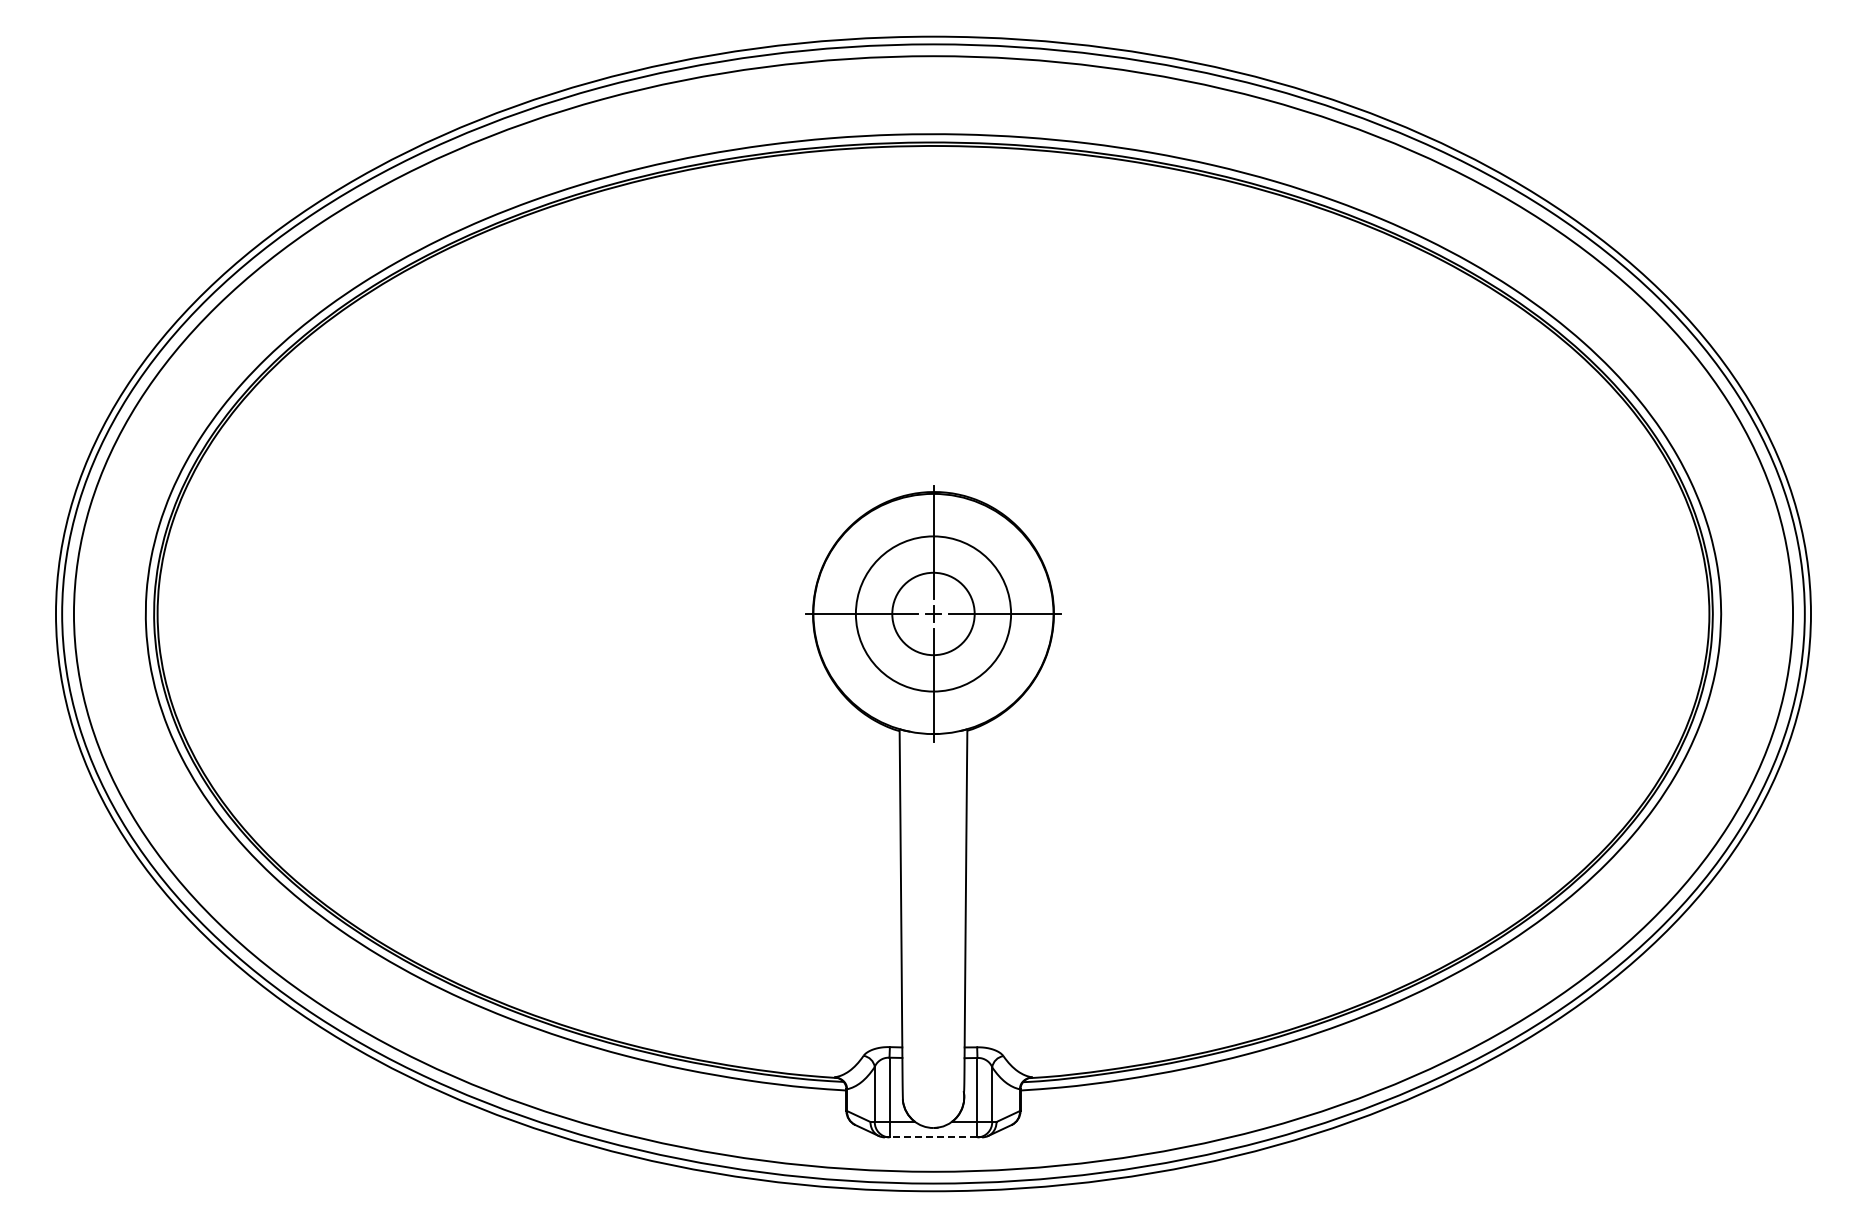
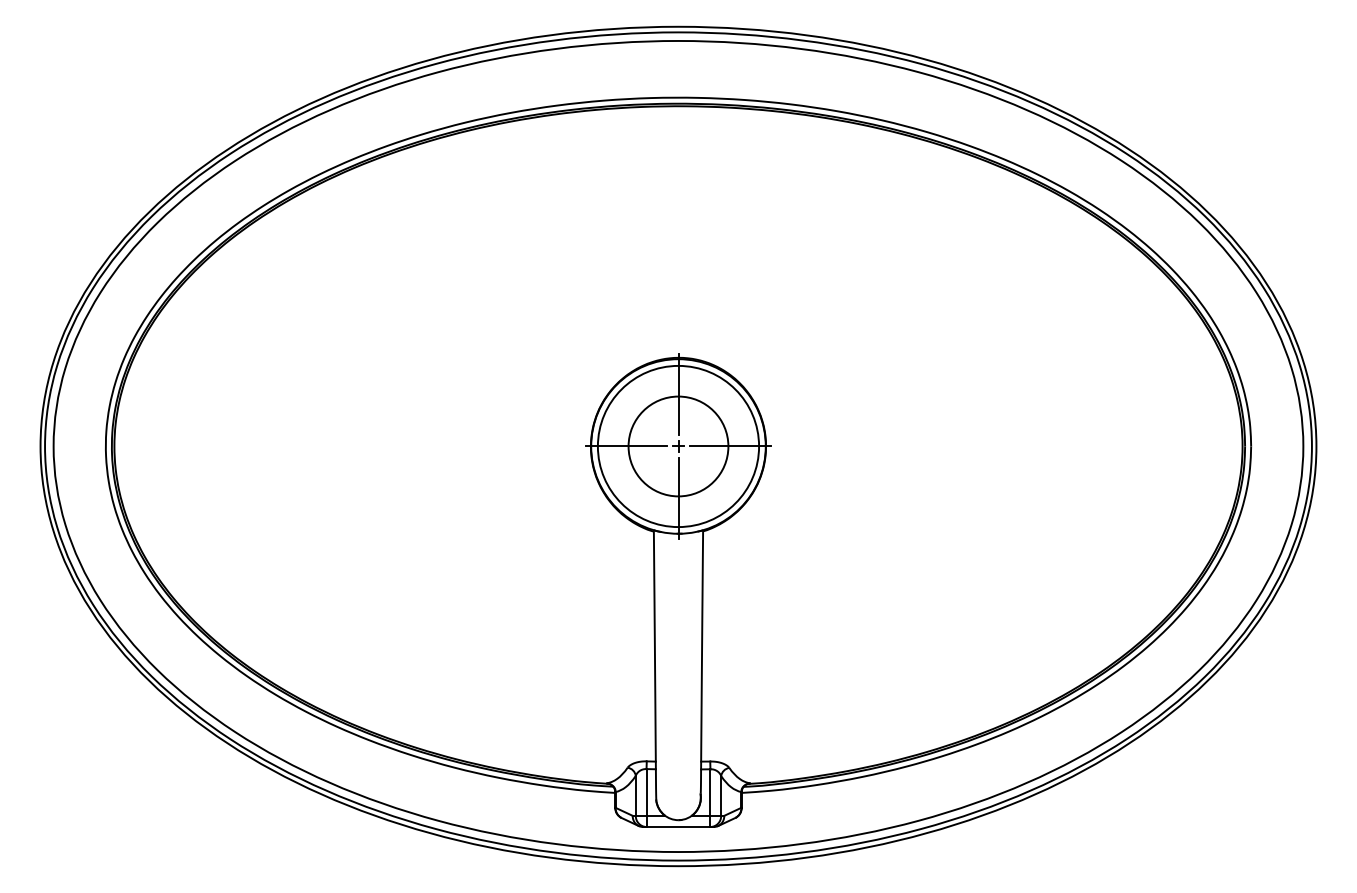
circle: (933, 613) -> (678, 446), size x1.43
circle: (933, 613) -> (678, 446), size x1.67
line: (933, 1137) -> (678, 827), dashed -> solid

